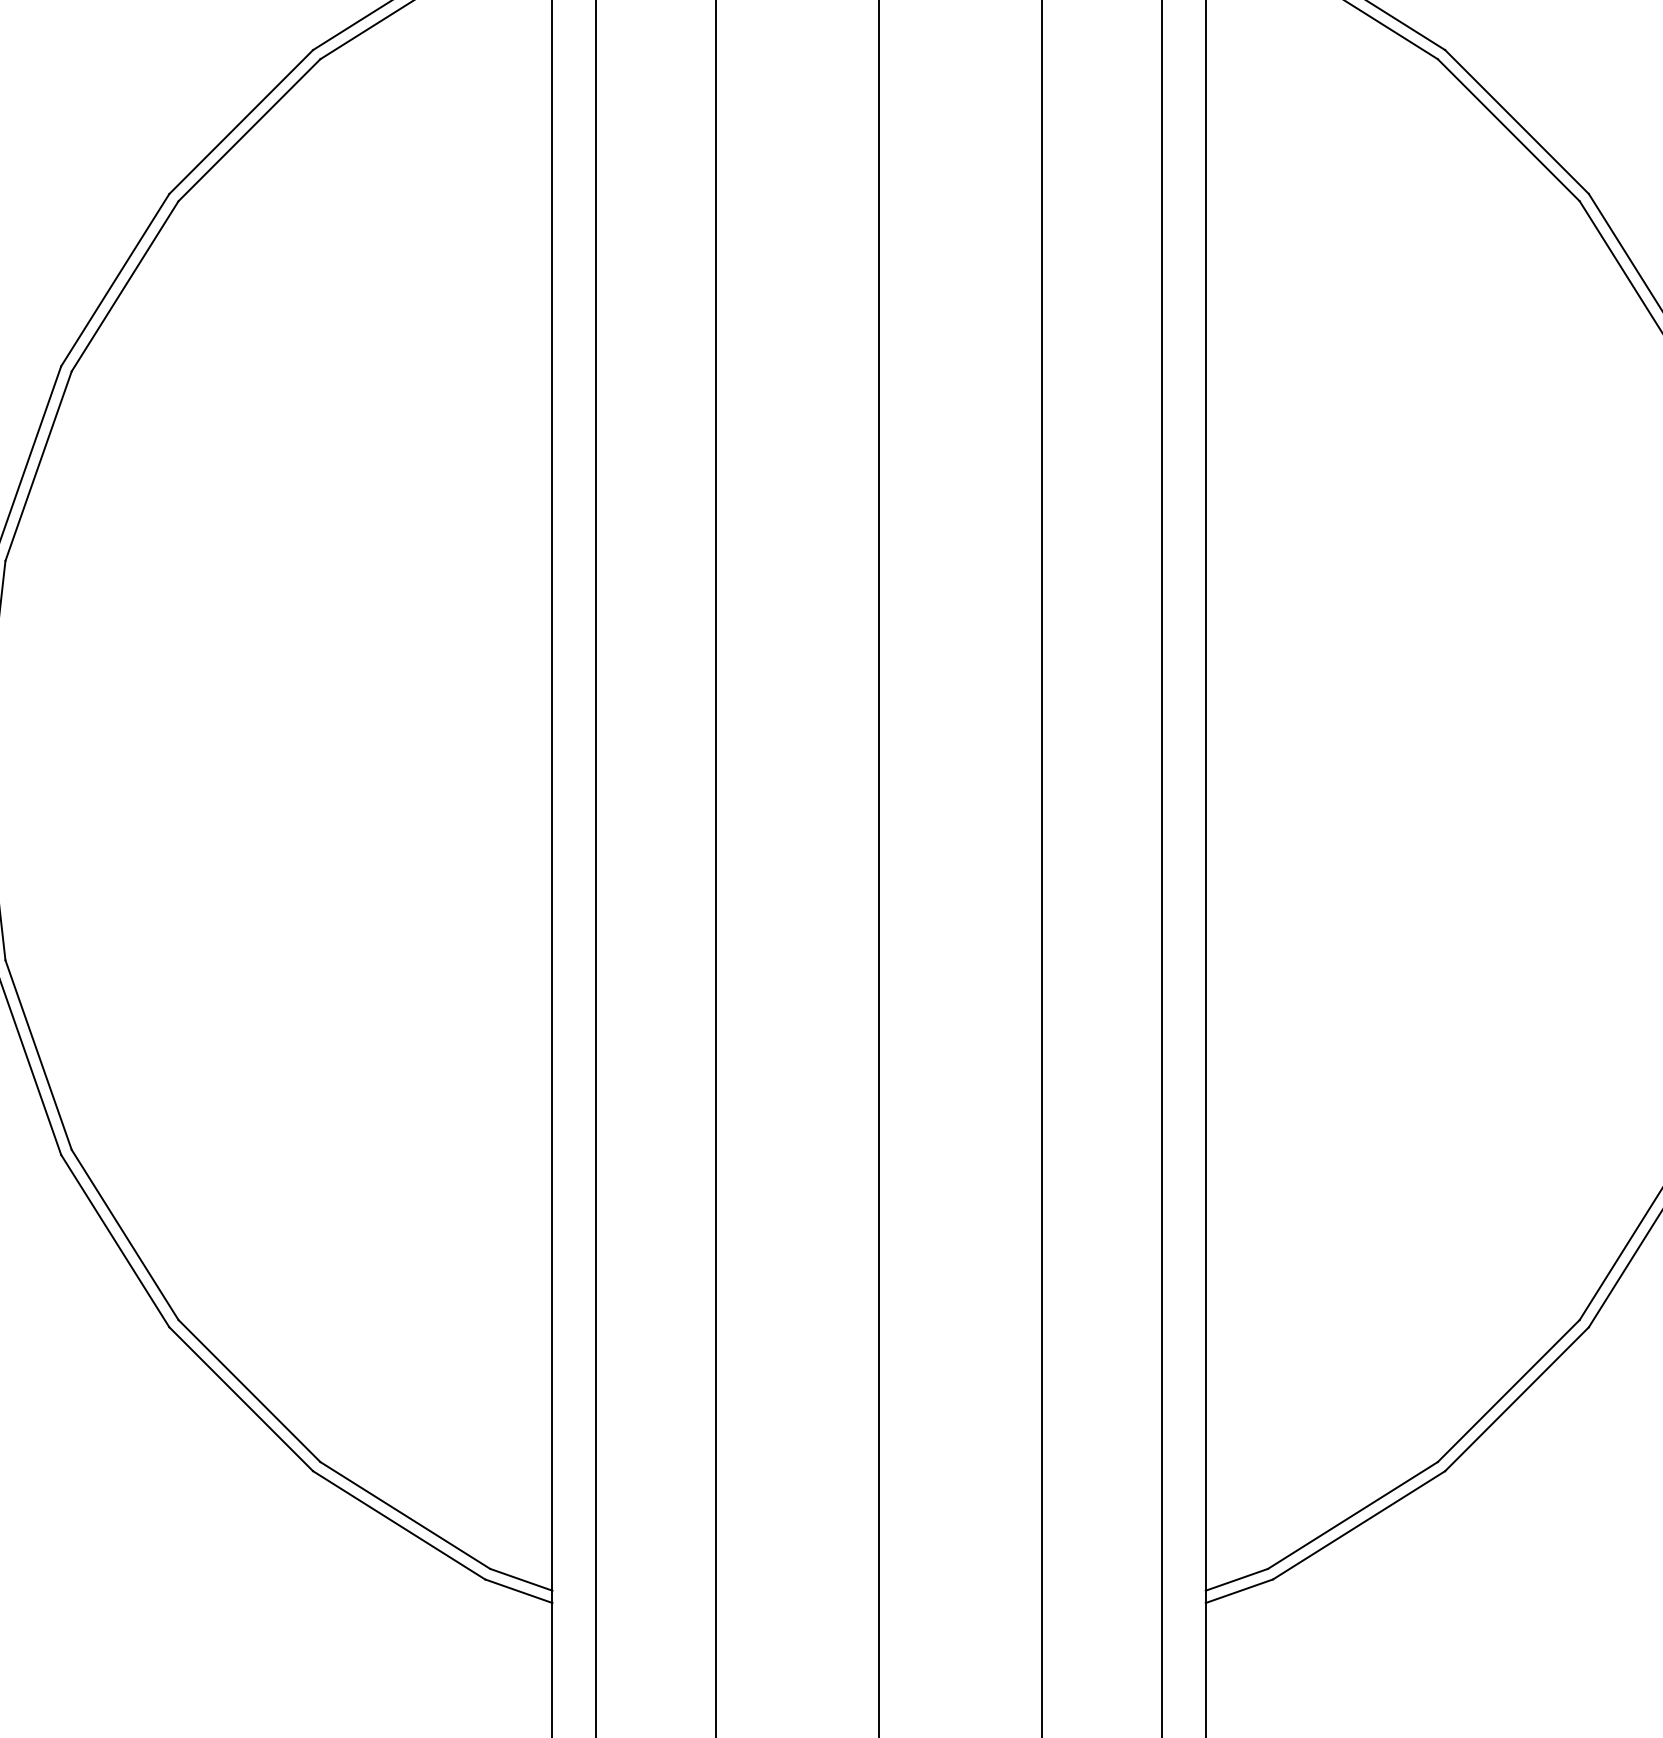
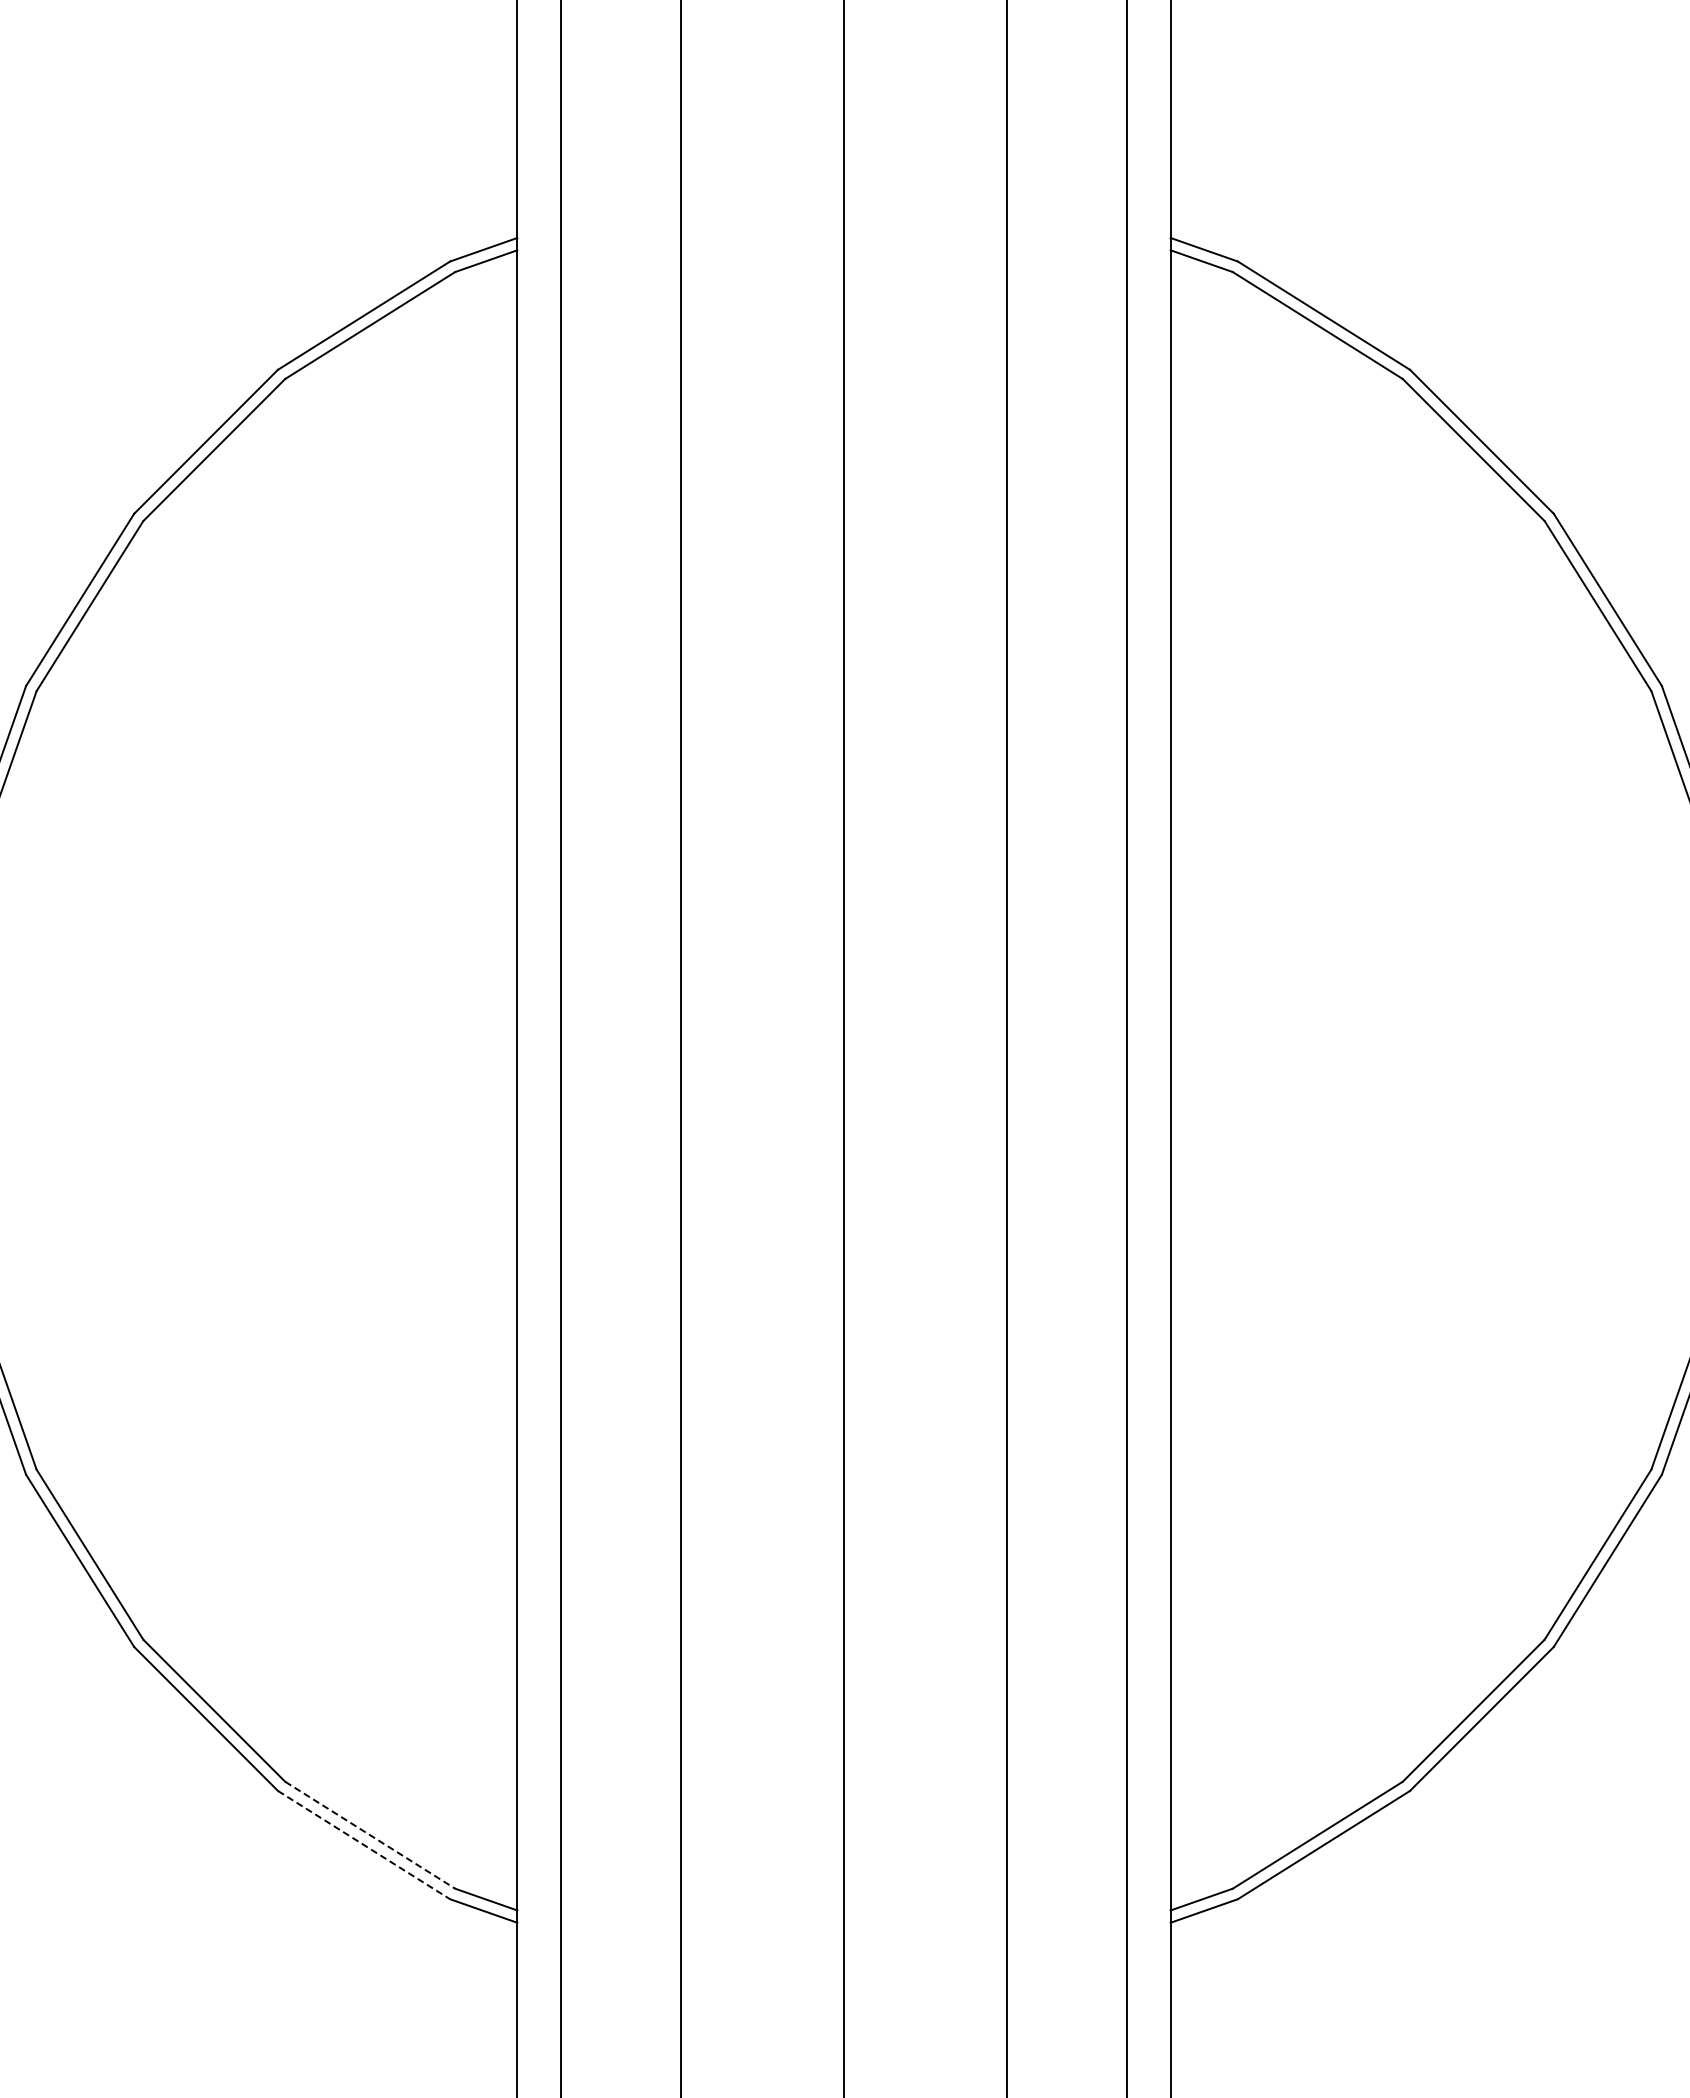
line: (405, 1515) -> (370, 1835), solid -> dashed
line: (399, 1525) -> (364, 1845), solid -> dashed

